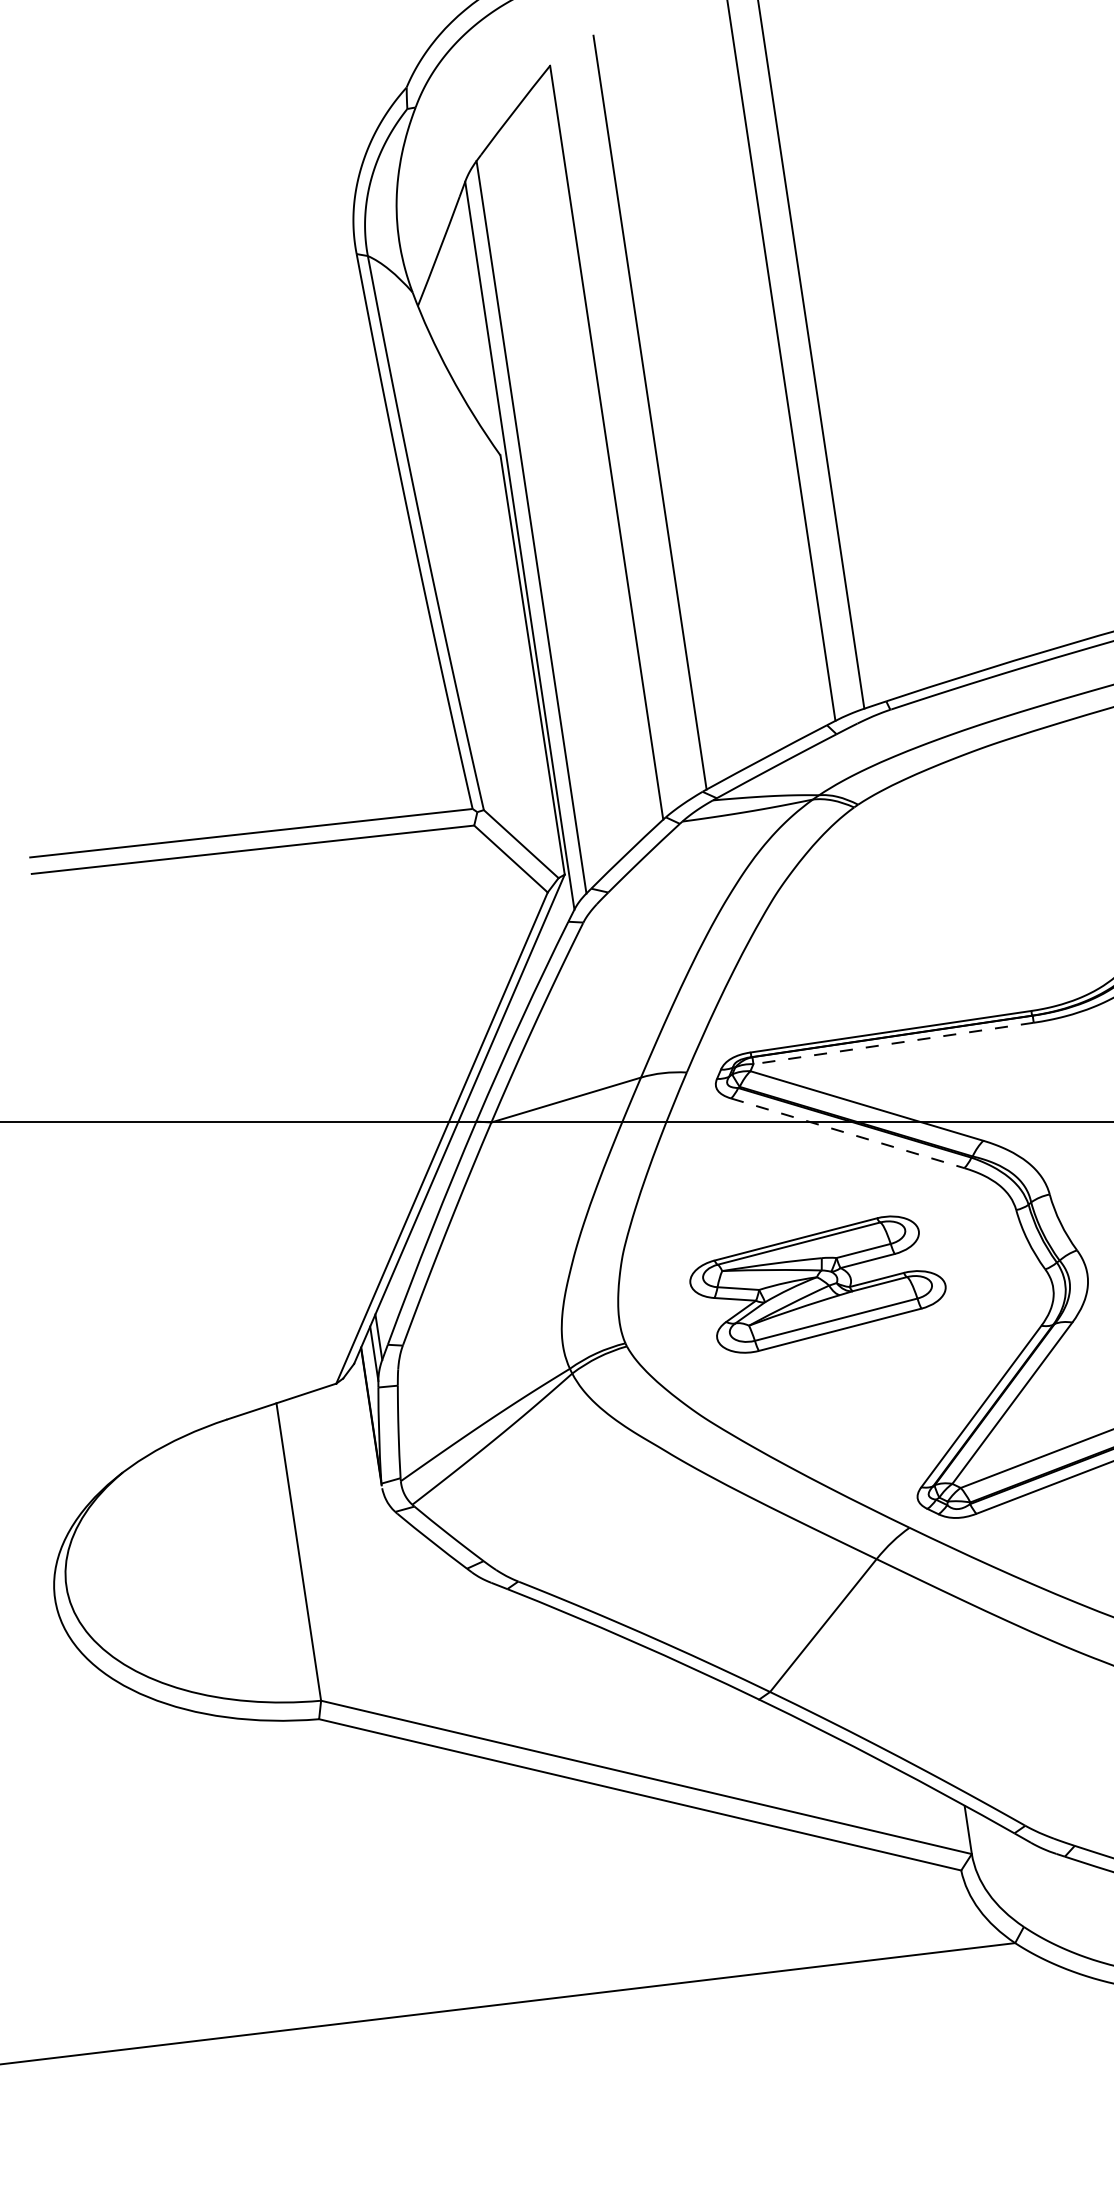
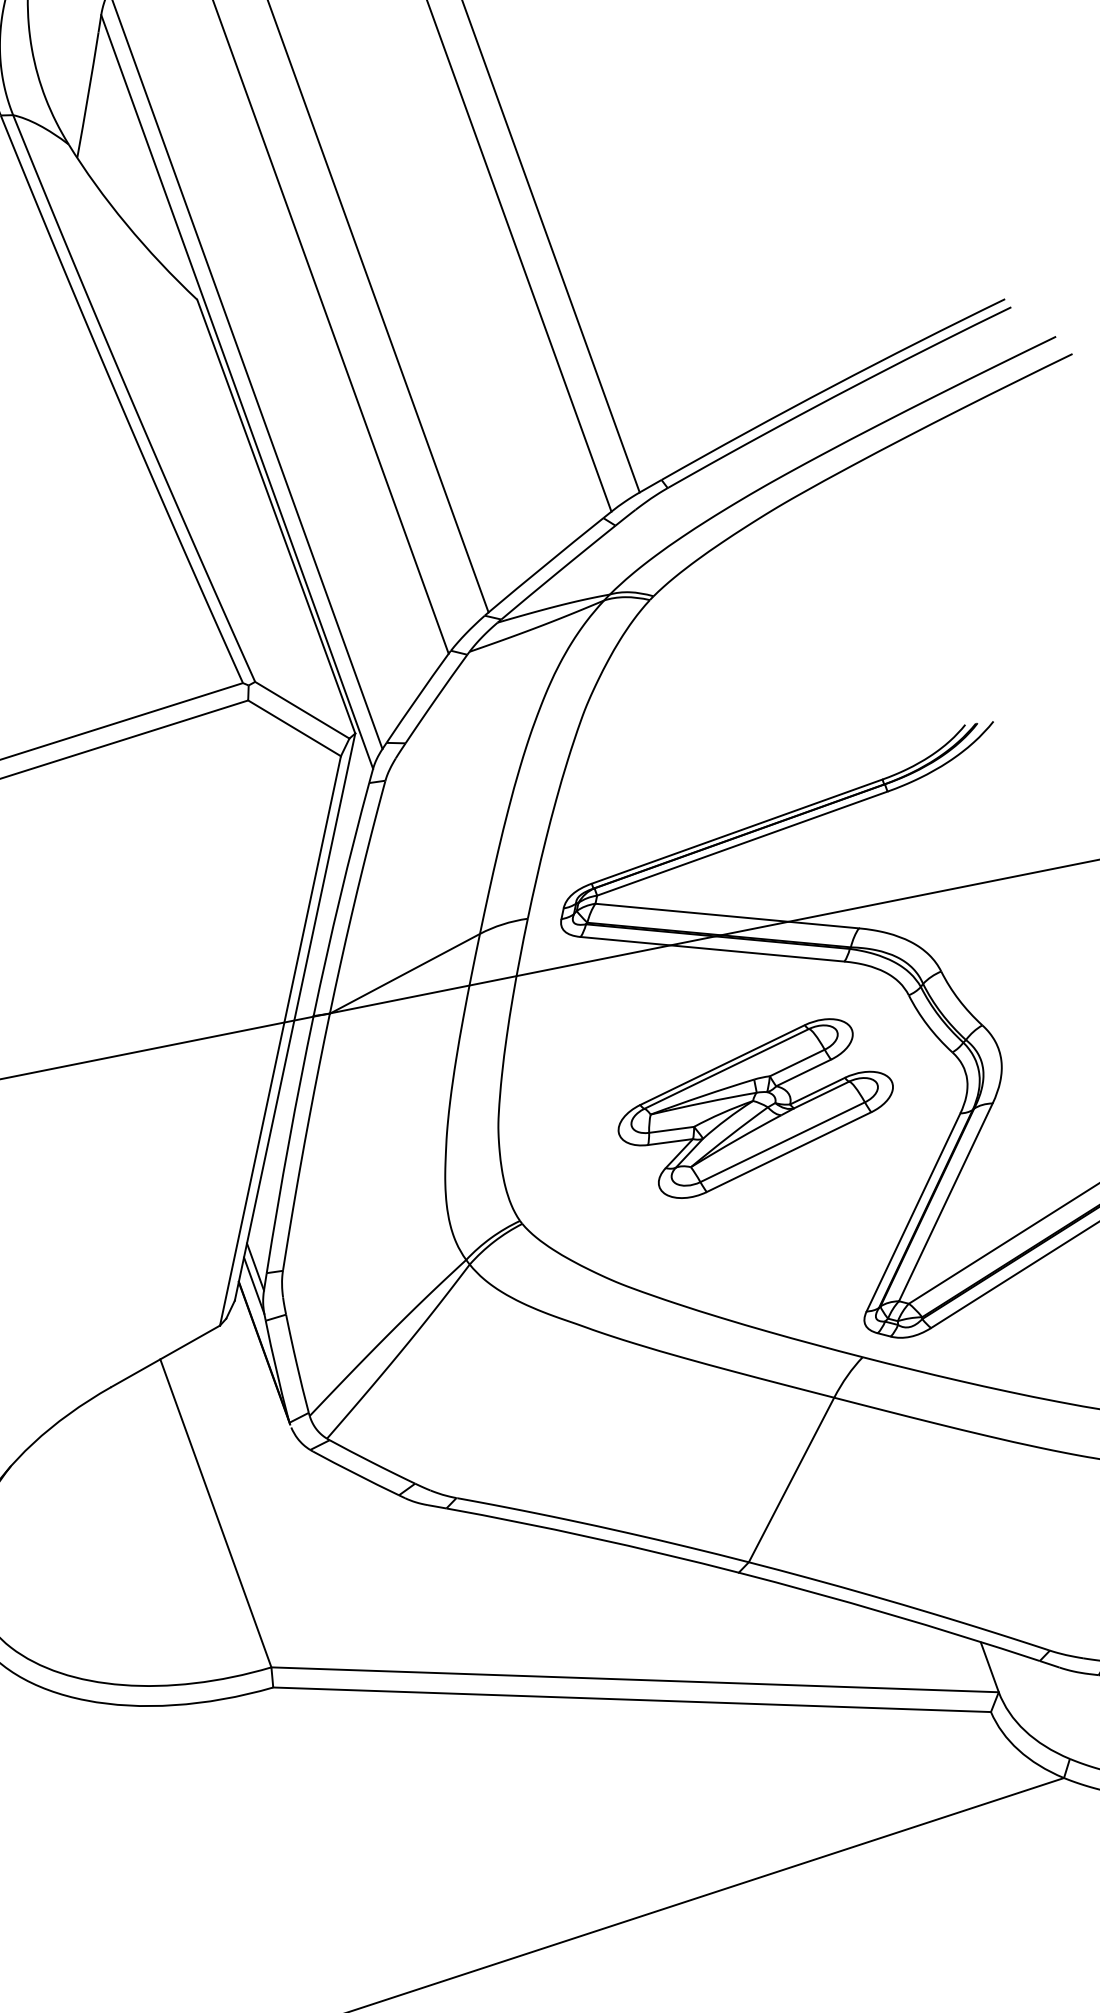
line: (893, 1043) -> (742, 843), dashed -> solid
line: (847, 1133) -> (712, 949), dashed -> solid
part: (817, 1284) -> (755, 1108), moved

